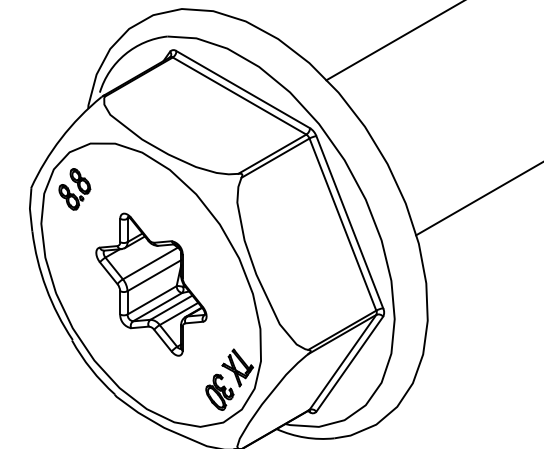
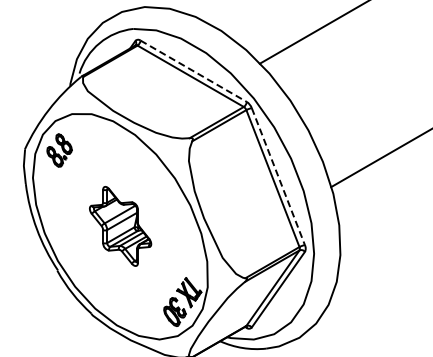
line: (244, 90) -> (194, 71), solid -> dashed
line: (349, 223) -> (278, 177), solid -> dashed
part: (151, 284) -> (120, 226), size x0.7

